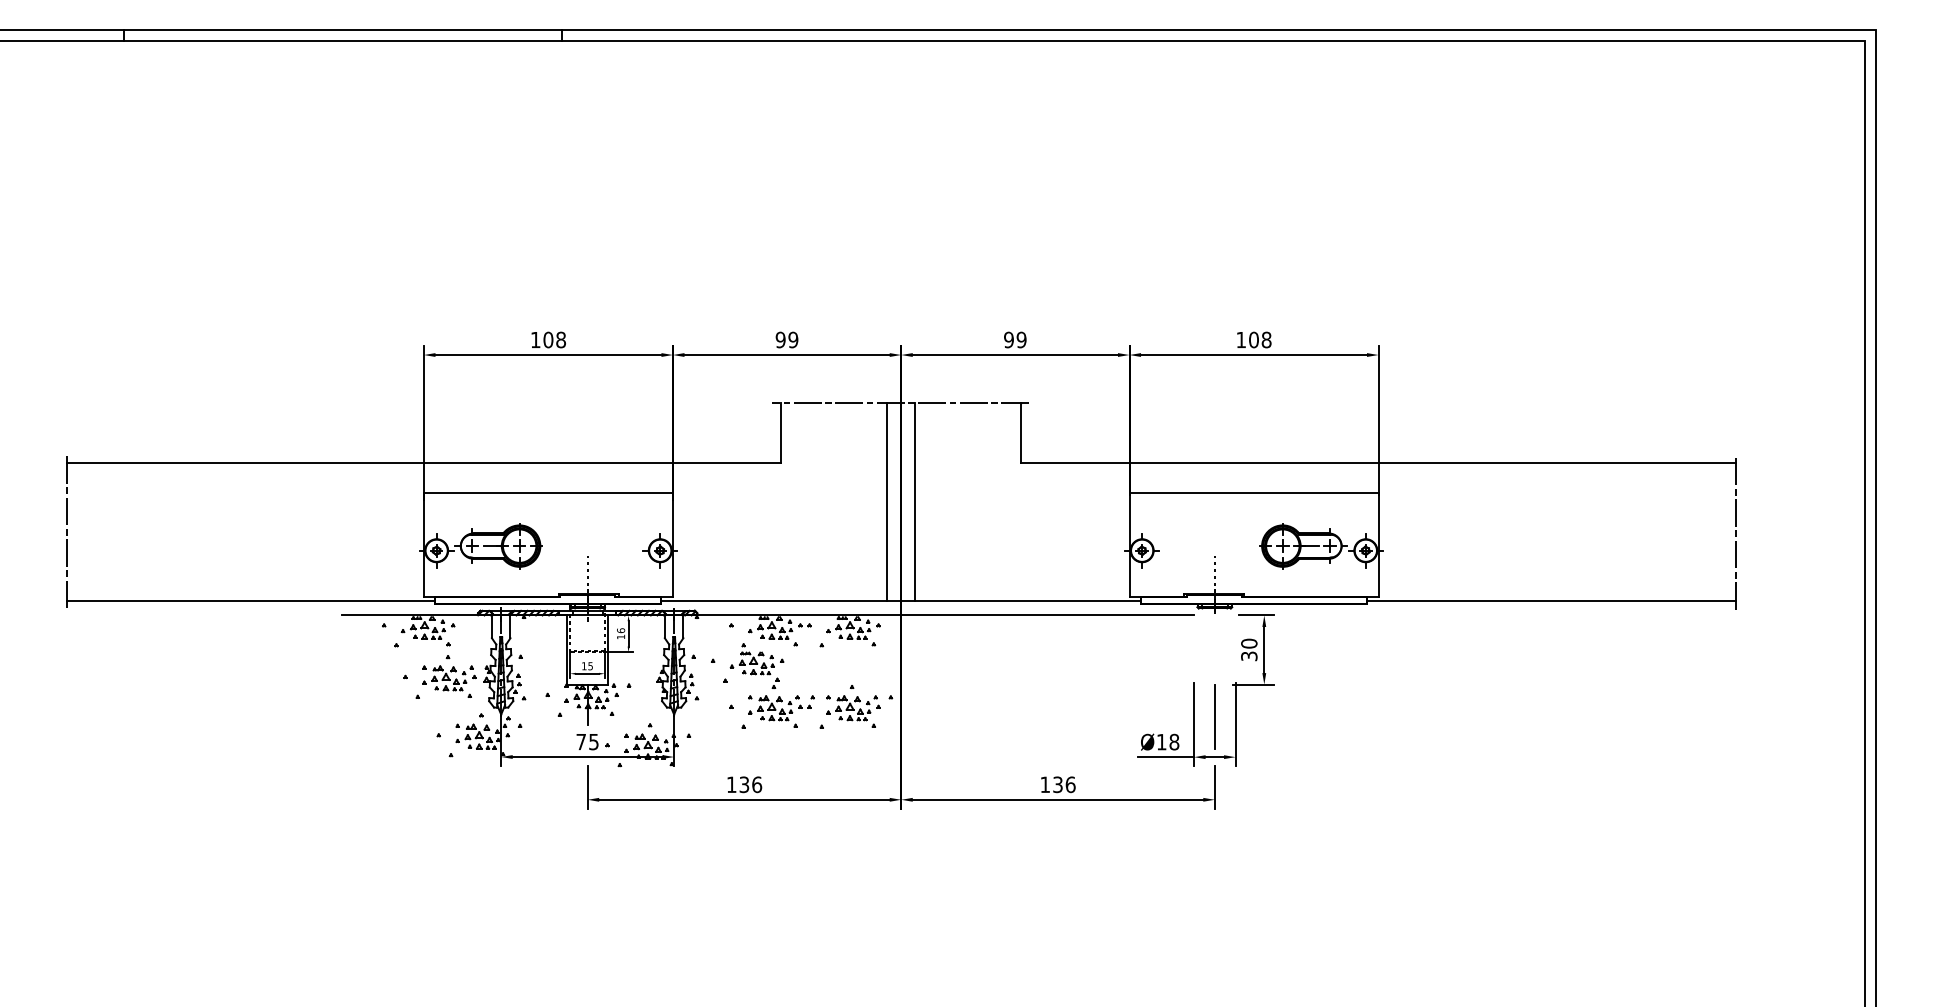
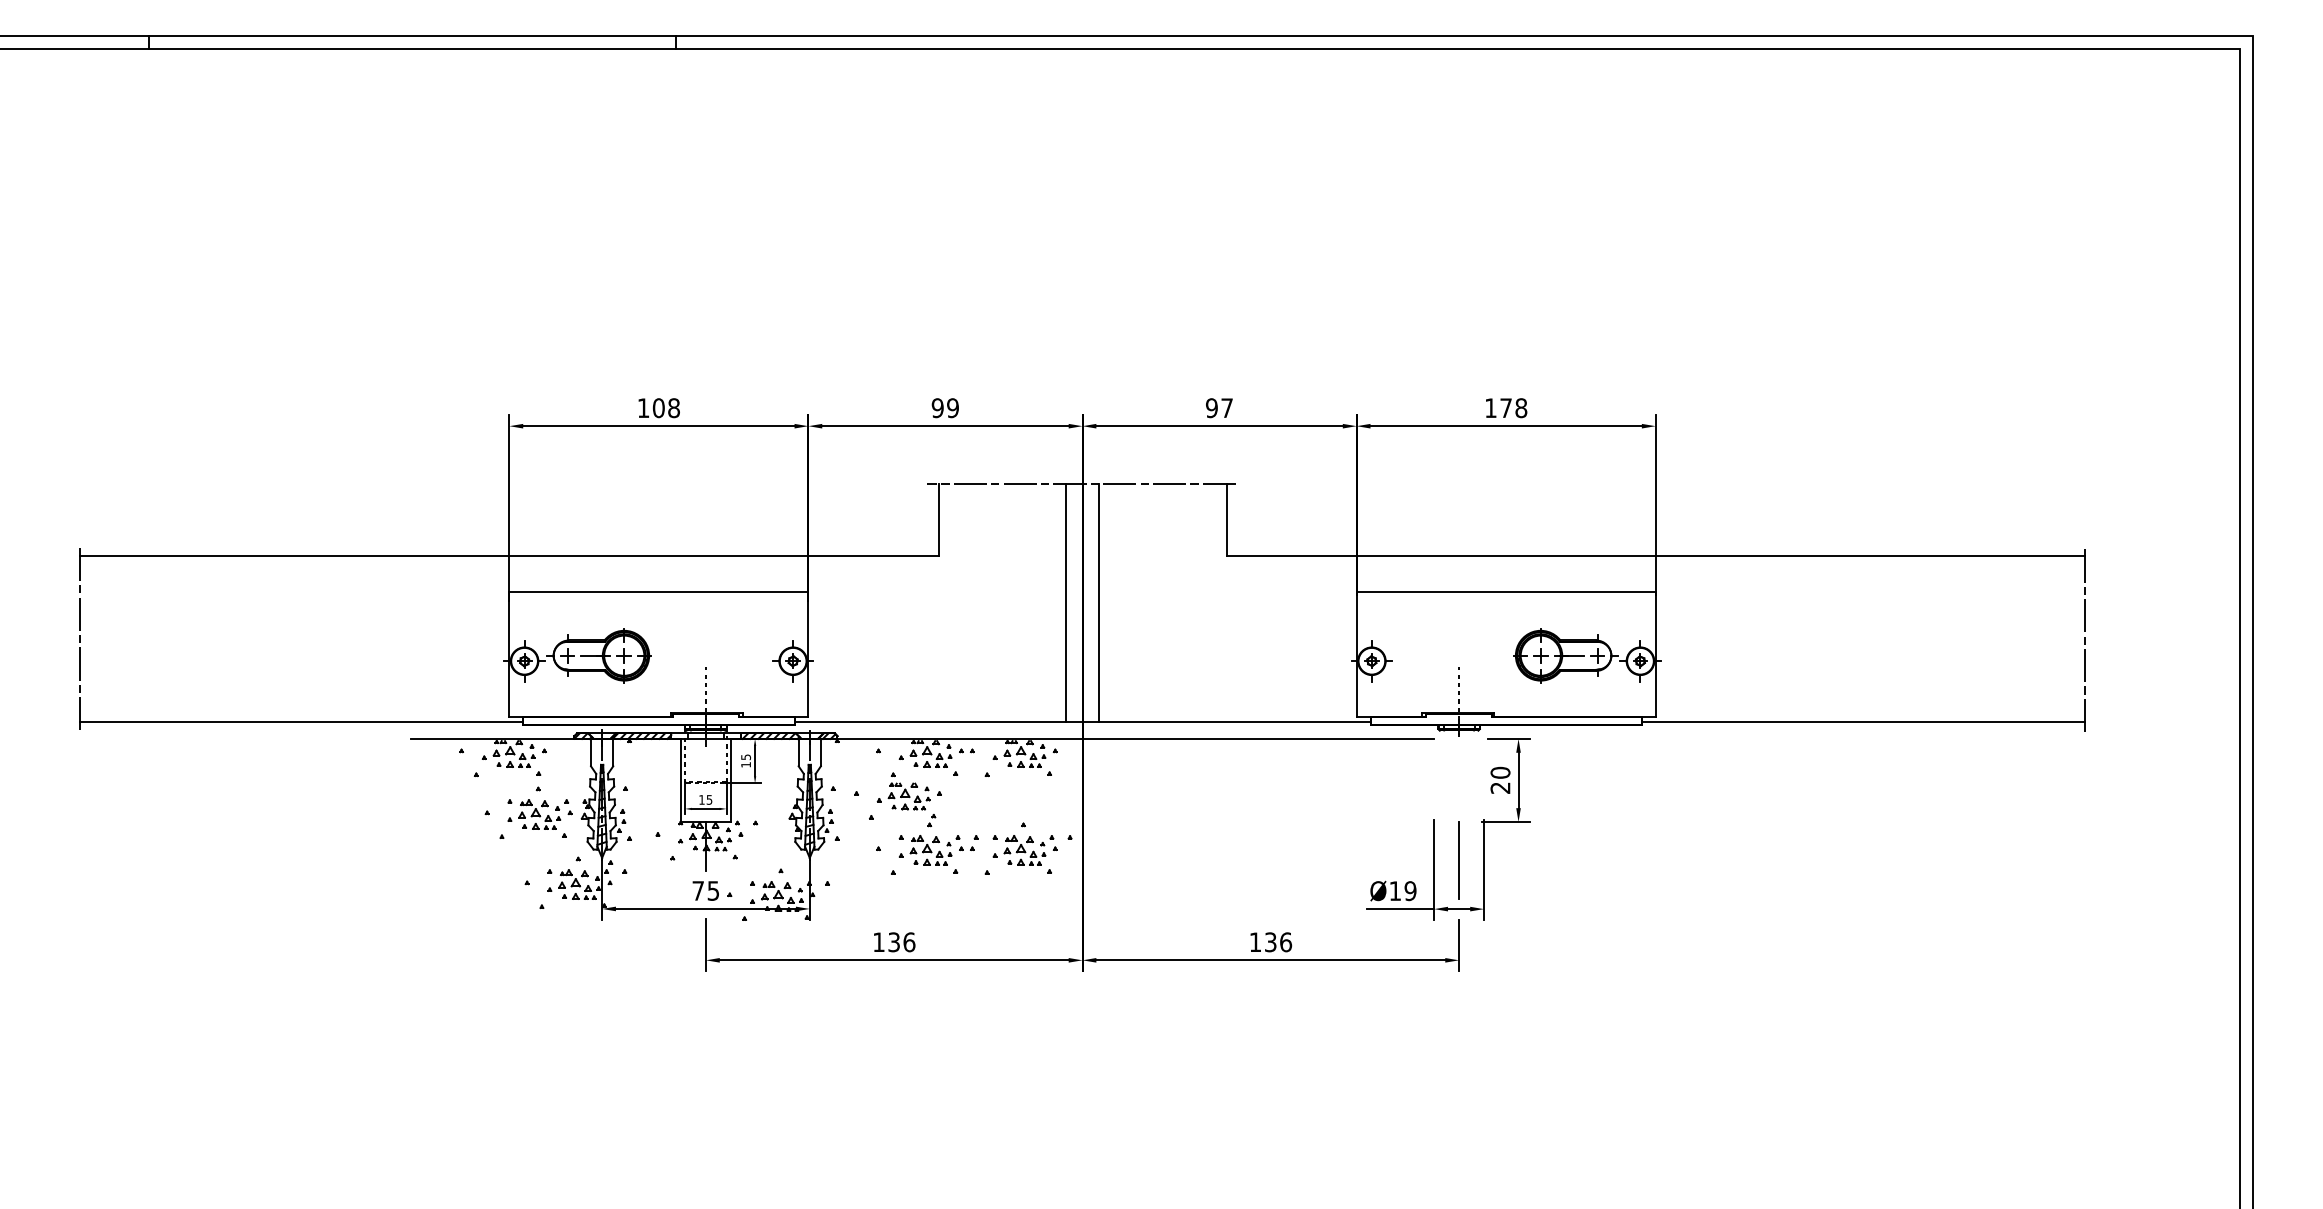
text: (1021, 340) -> (1227, 408), 99 -> 97
text: (1254, 340) -> (1506, 408), 108 -> 178
text: (620, 630) -> (745, 757), 16 -> 15
text: (1249, 655) -> (1500, 787), 30 -> 20
text: (1174, 742) -> (1410, 891), Ø18 -> Ø19

